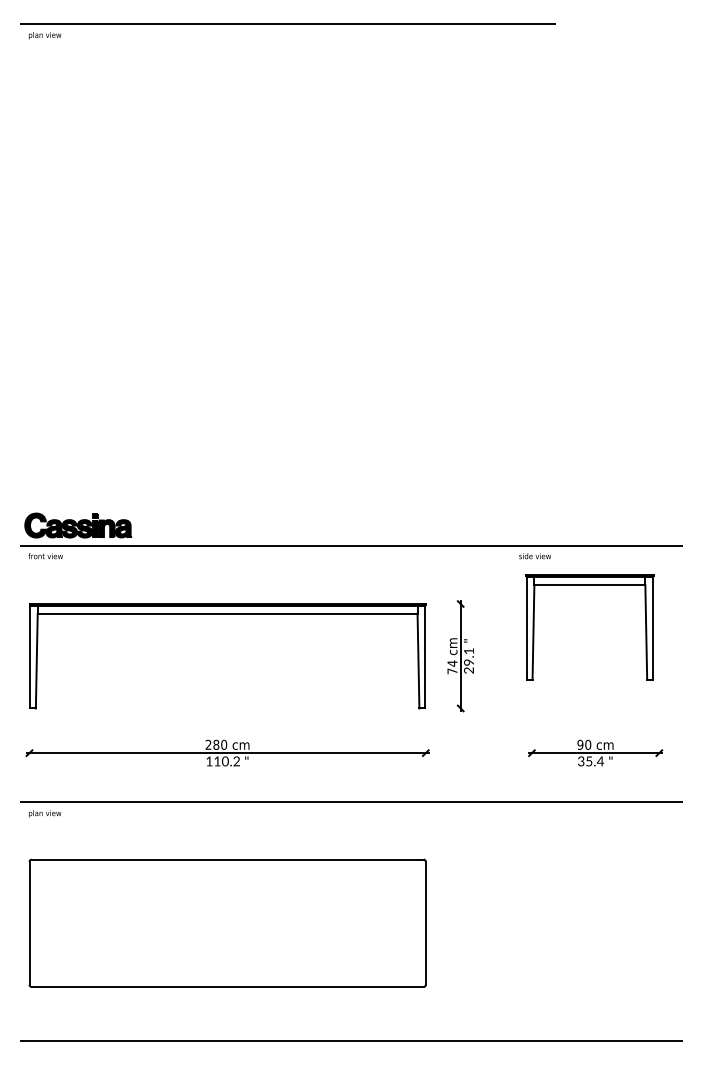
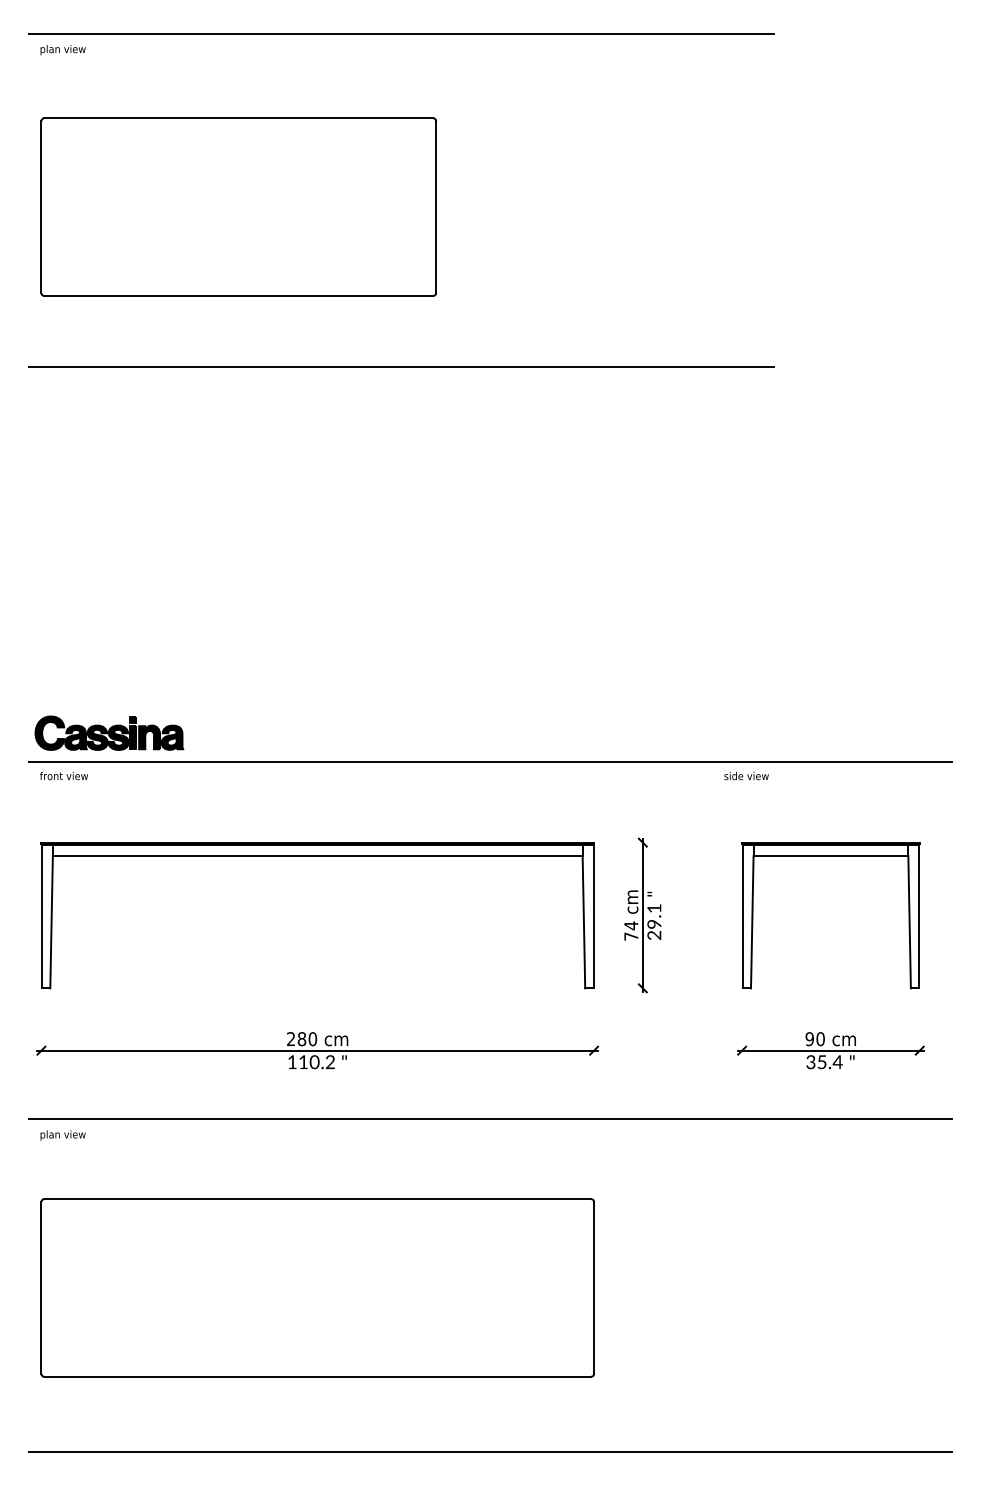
part: (170, 147) -> (238, 206), added
line: (287, 262) -> (401, 366), added
part: (589, 585) -> (830, 856), moved

